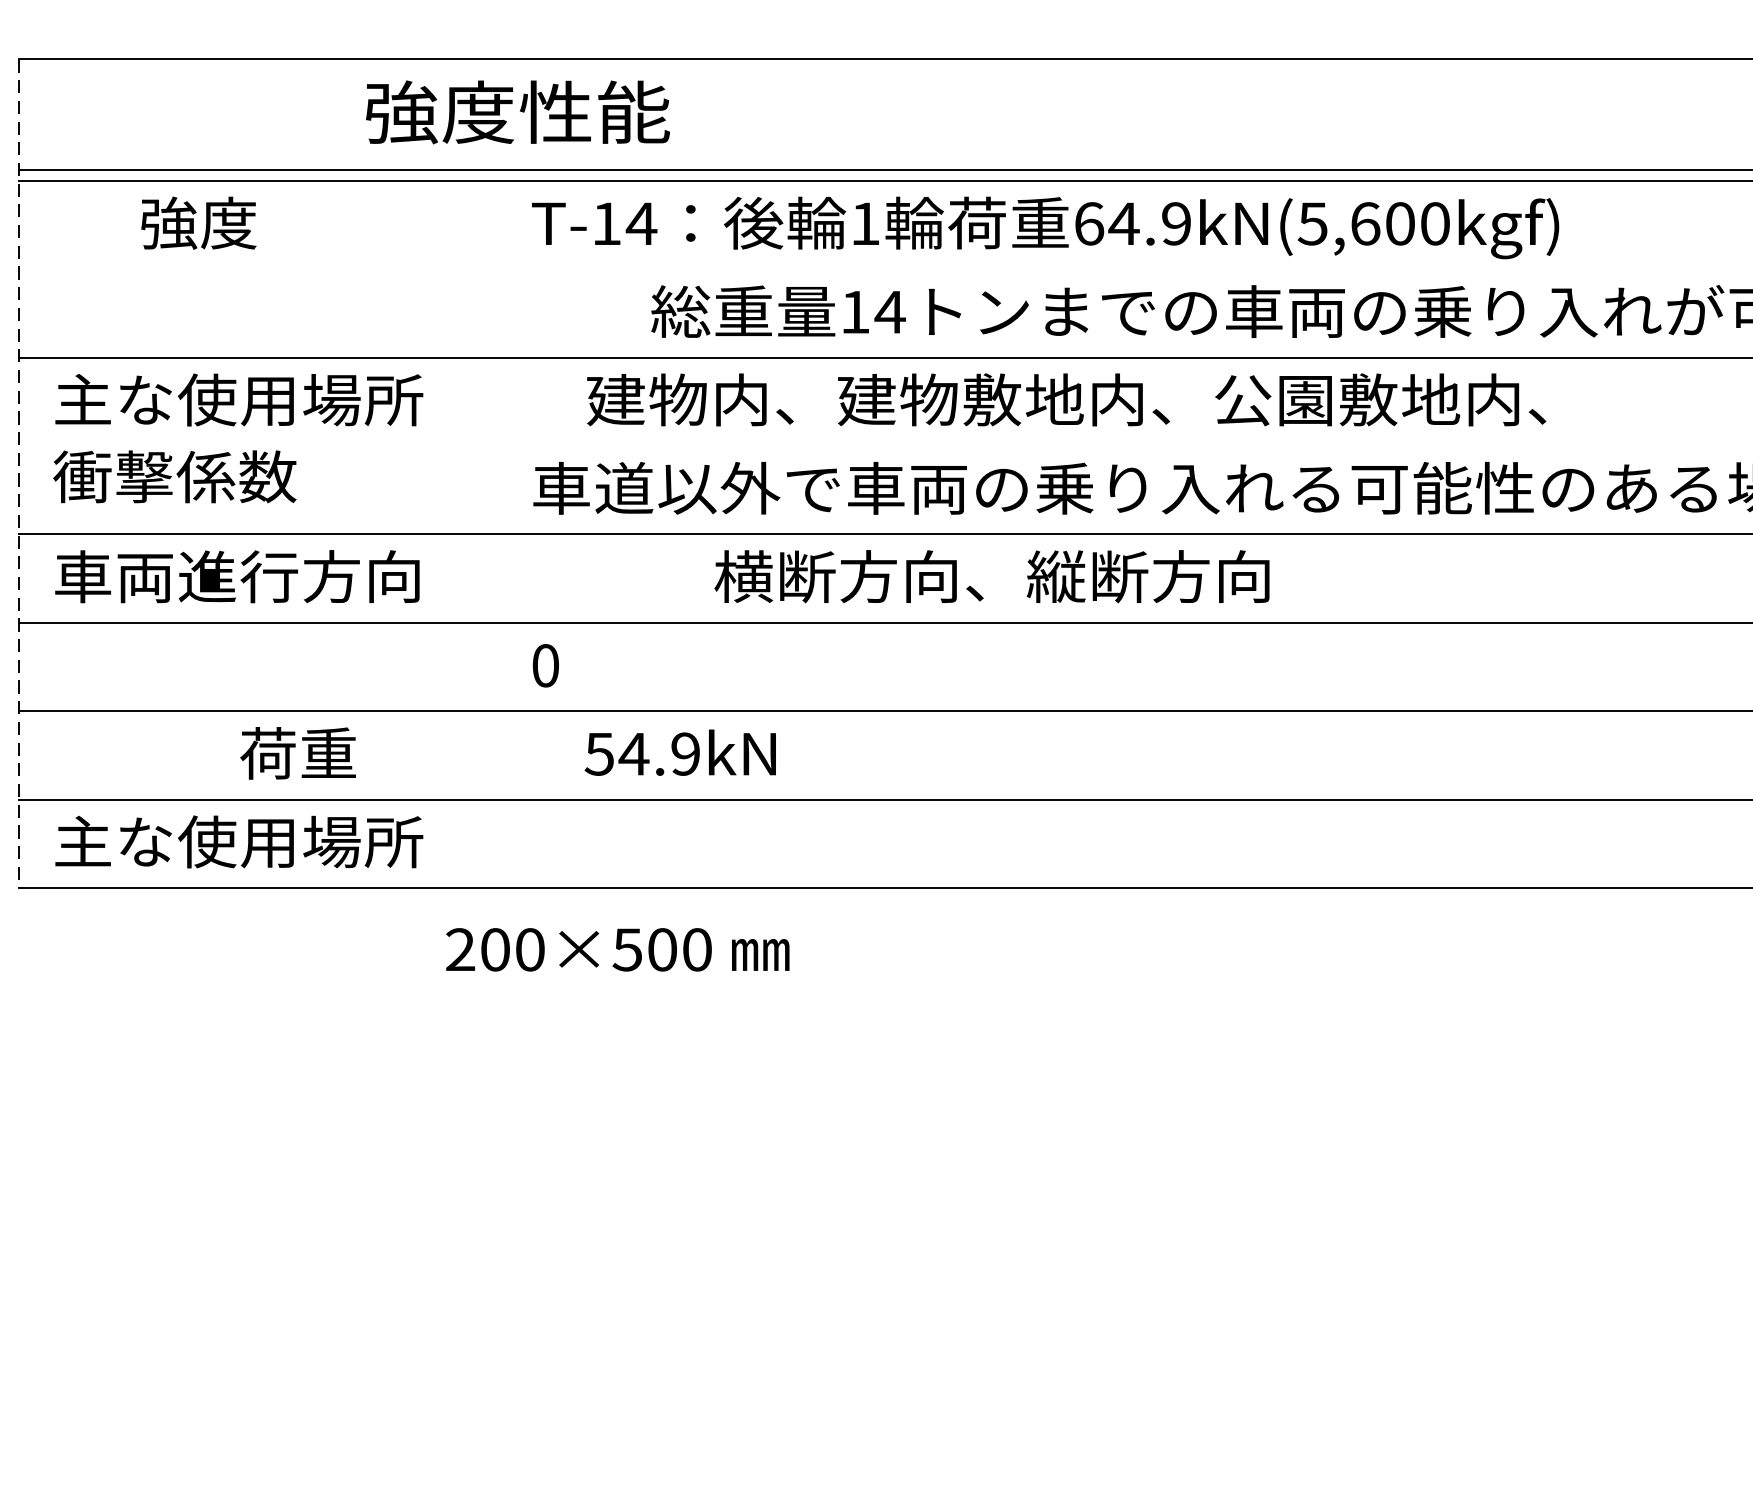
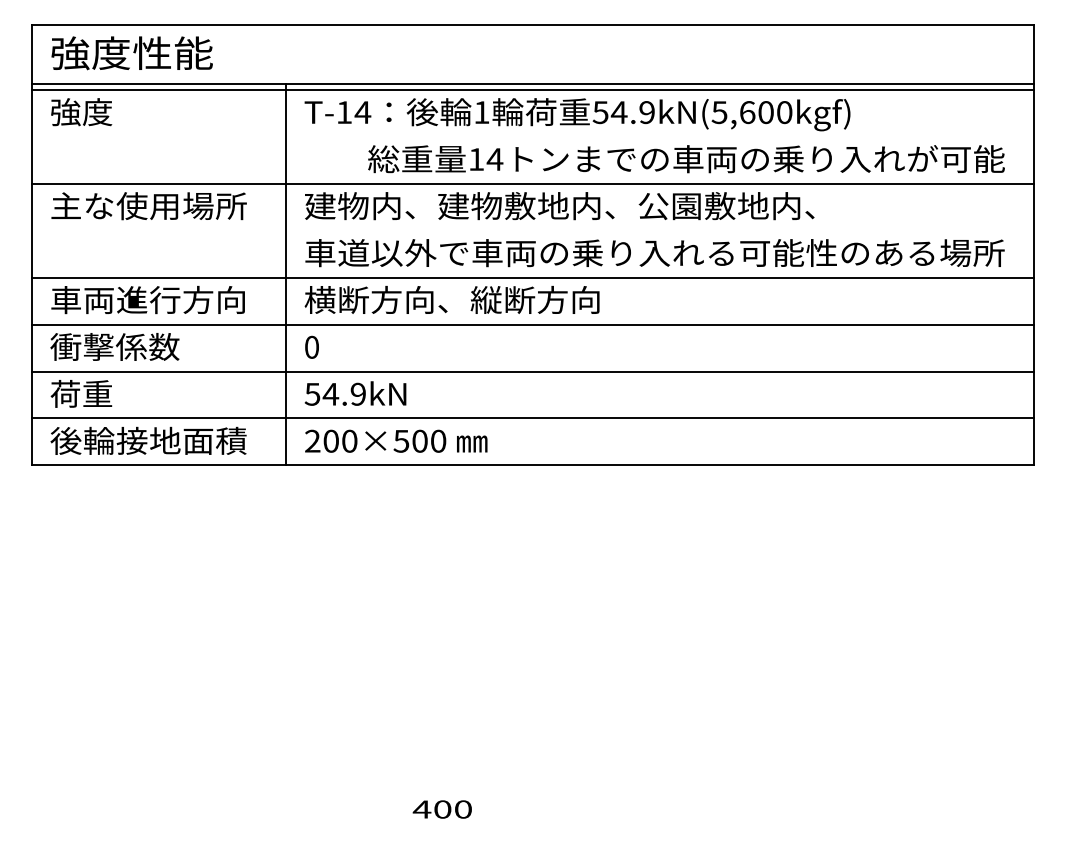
text: (516, 112) -> (131, 53), moved
text: (198, 223) -> (81, 112), moved
text: (1088, 223) -> (600, 112), 64.9kN(5,600kgf) -> 54.9kN(5,600kgf)
text: (1066, 400) -> (559, 206), moved
line: (17, 474) -> (31, 245), dashed -> solid
text: (174, 475) -> (114, 346), moved
line: (497, 528) -> (286, 274), added
text: (990, 575) -> (451, 299), moved
text: (298, 752) -> (81, 393), moved
text: (680, 752) -> (355, 393), moved
text: (238, 841) -> (148, 440), 主な使用場所 -> 後輪接地面積
text: (618, 948) -> (396, 440), moved

